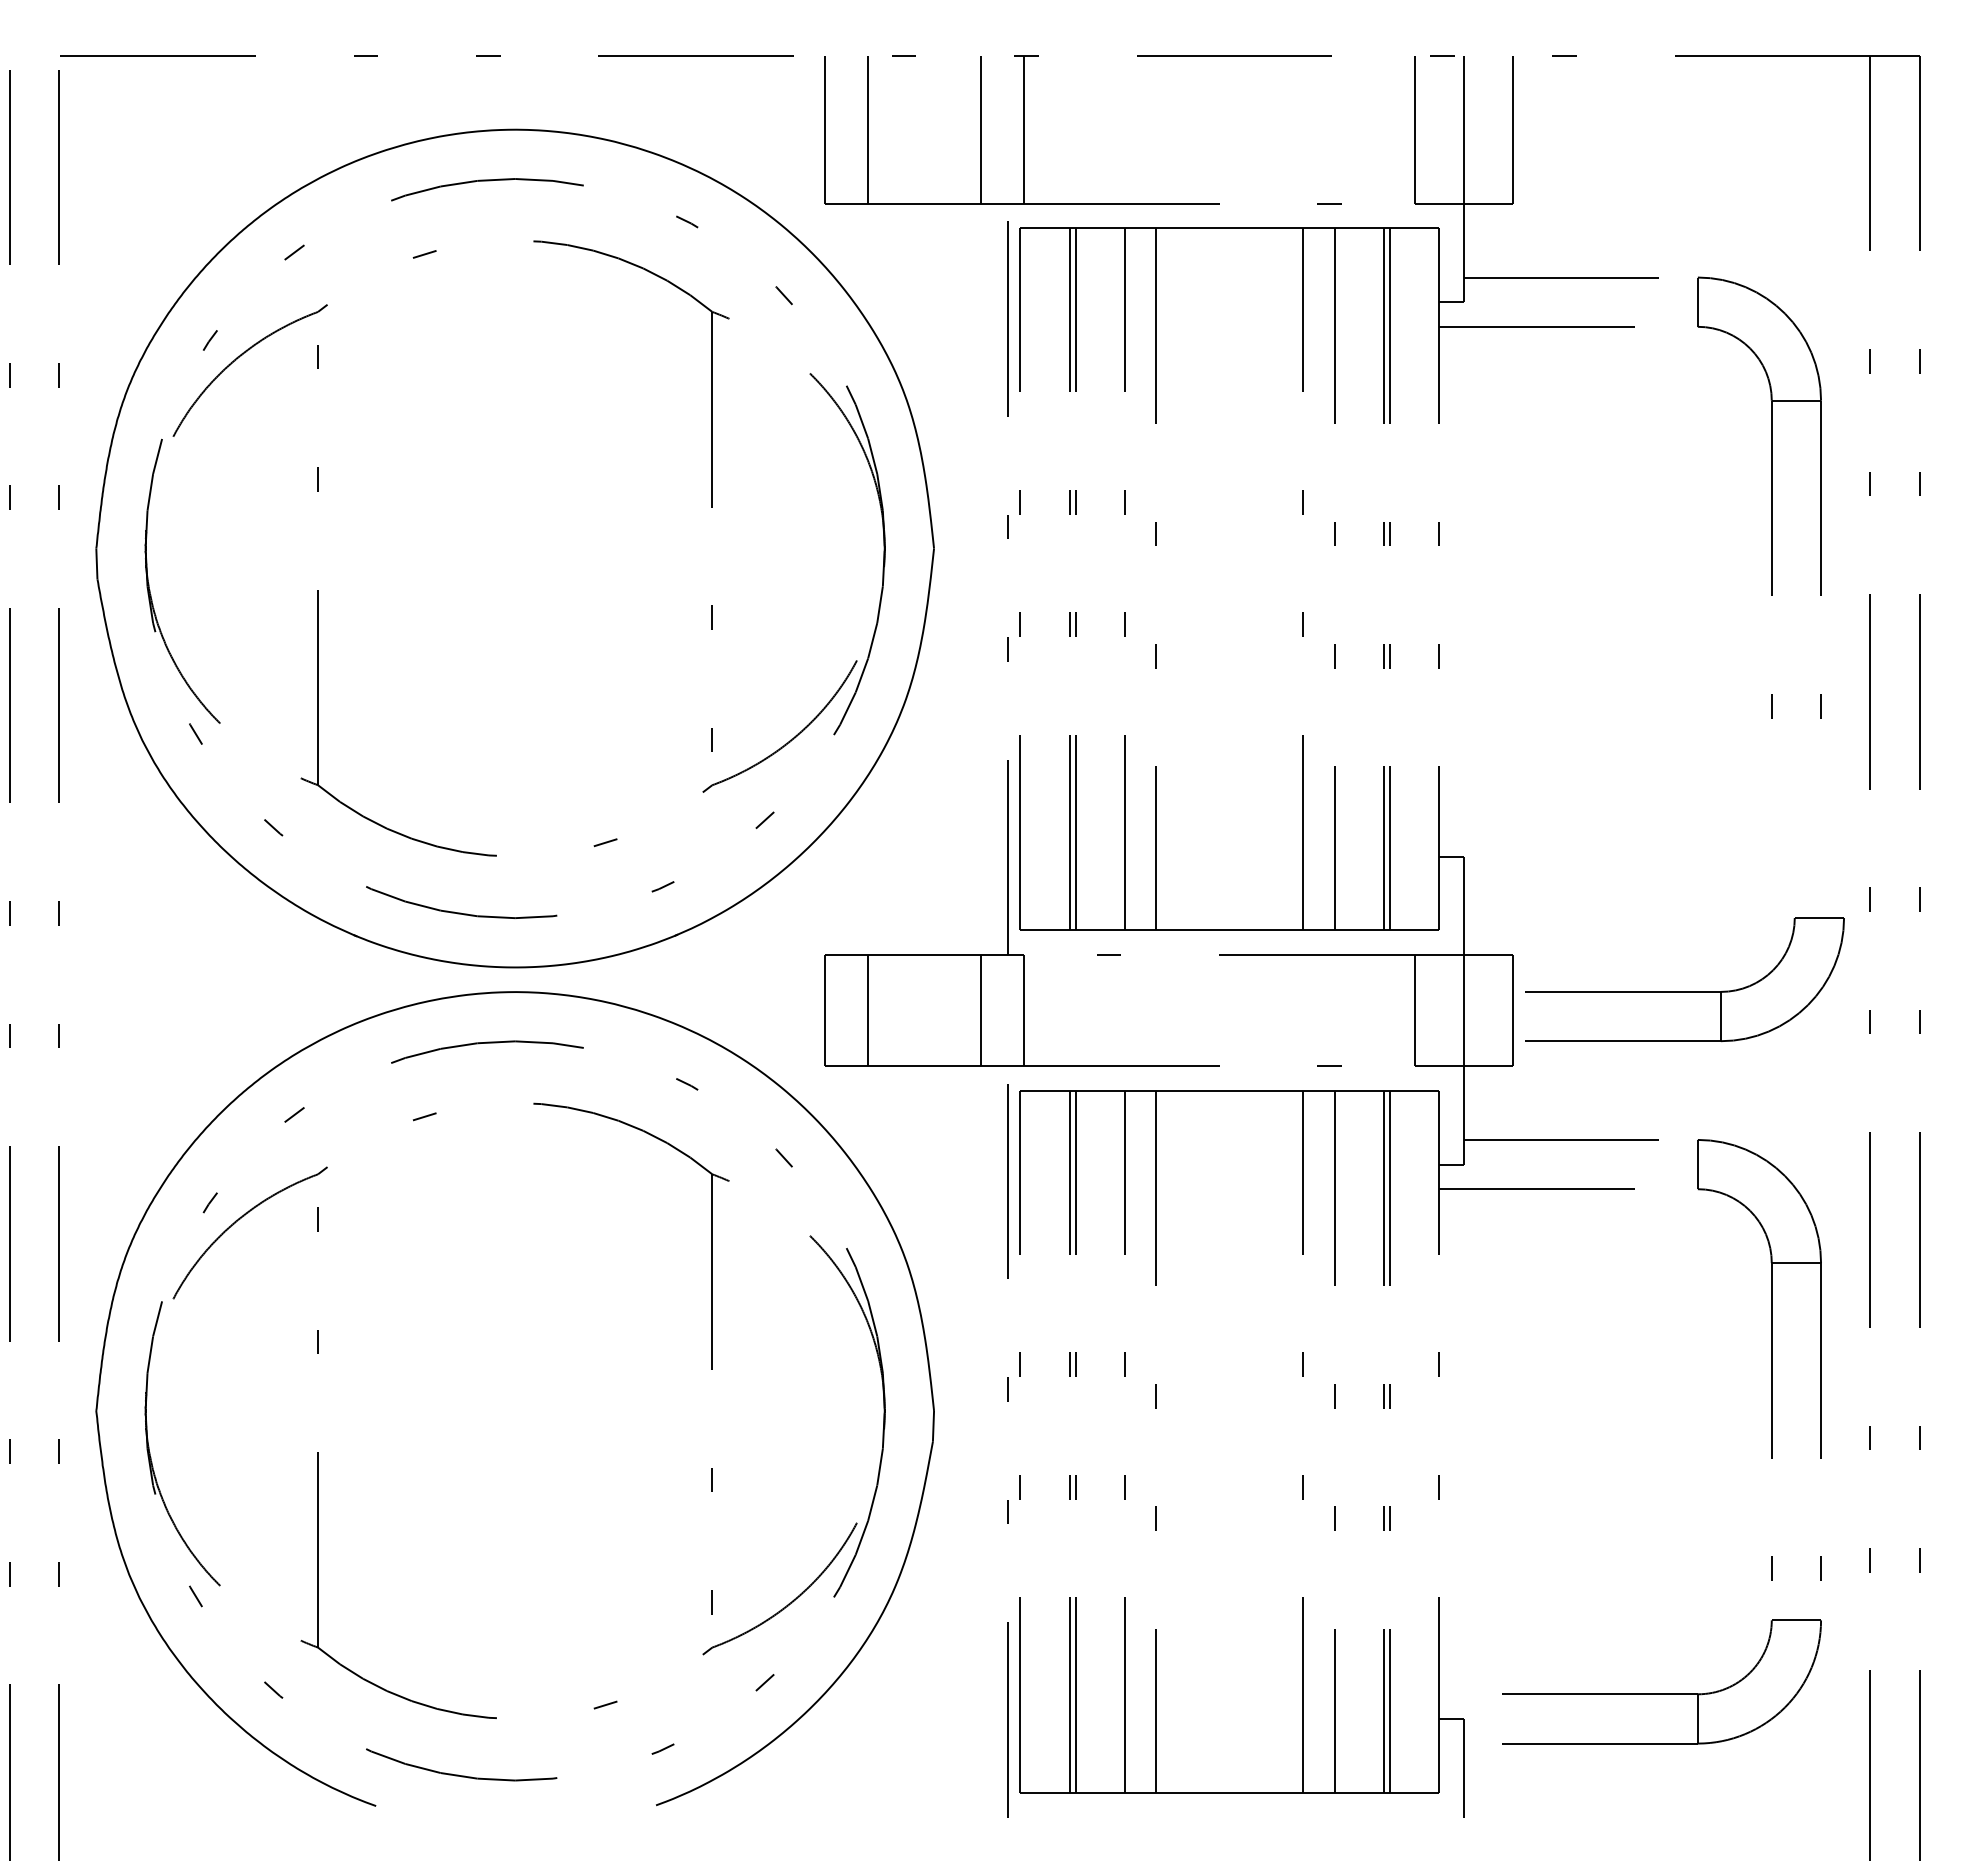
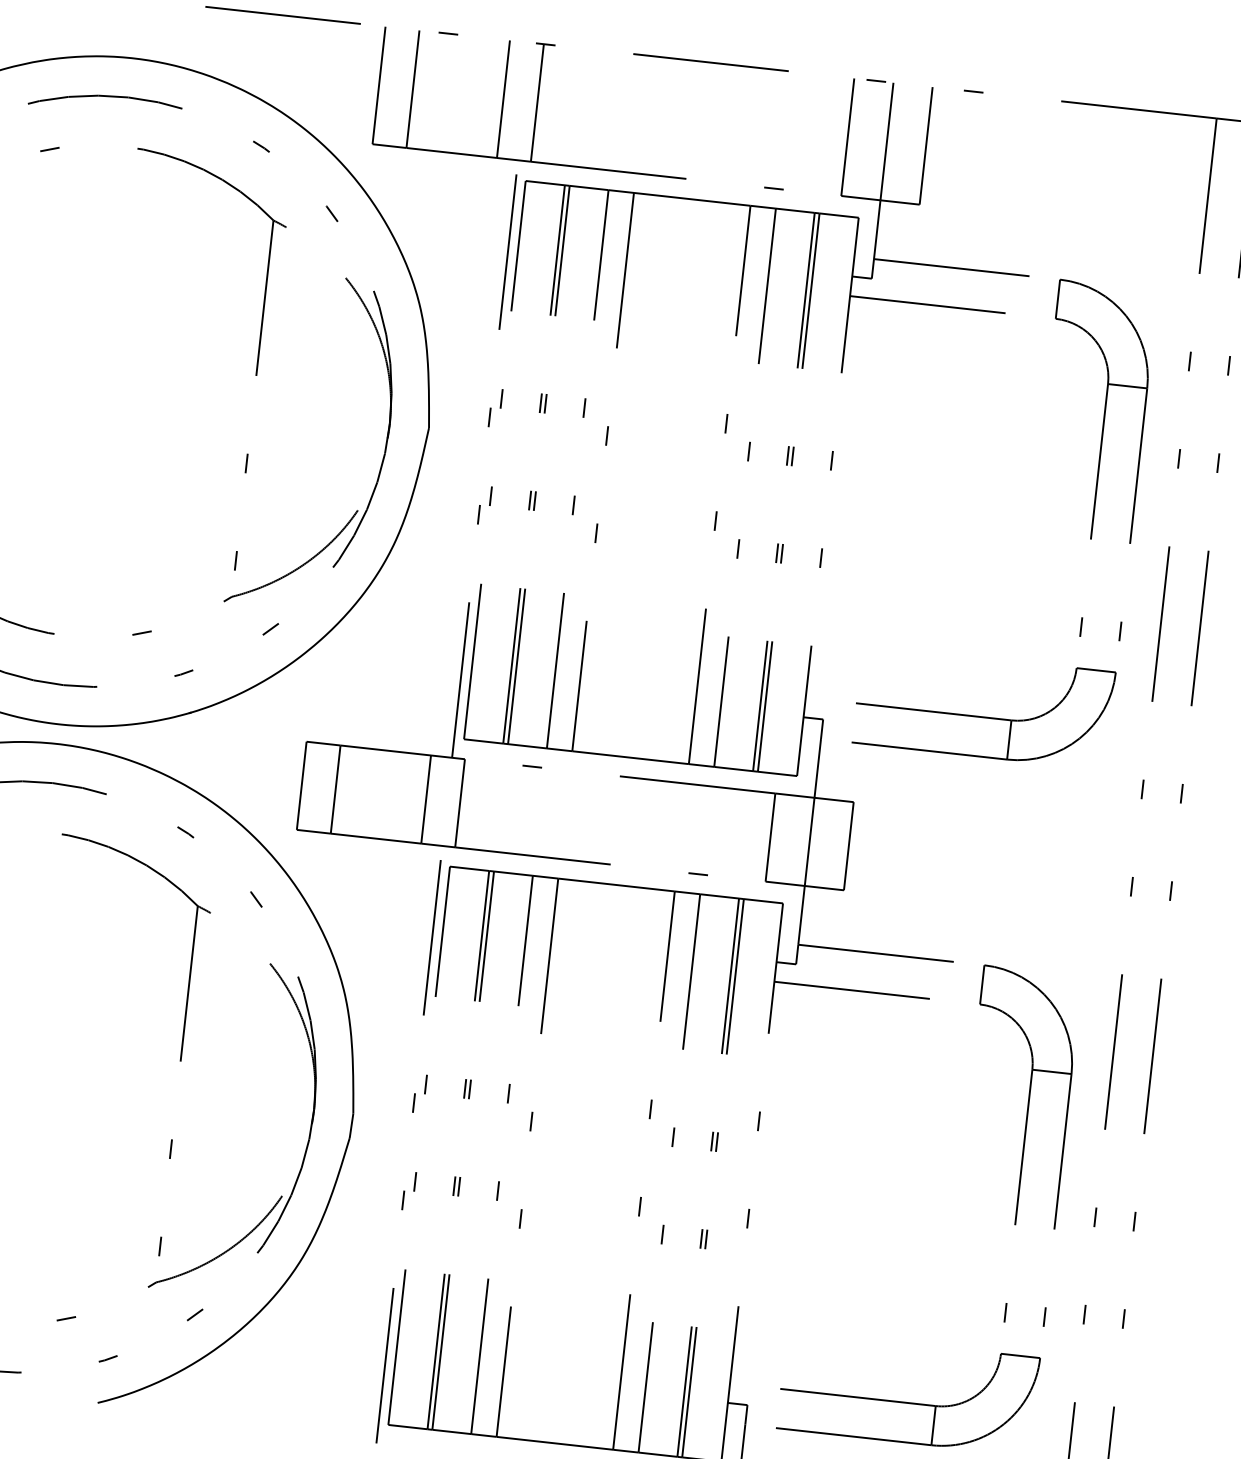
part: (1684, 991) -> (982, 716), moved

